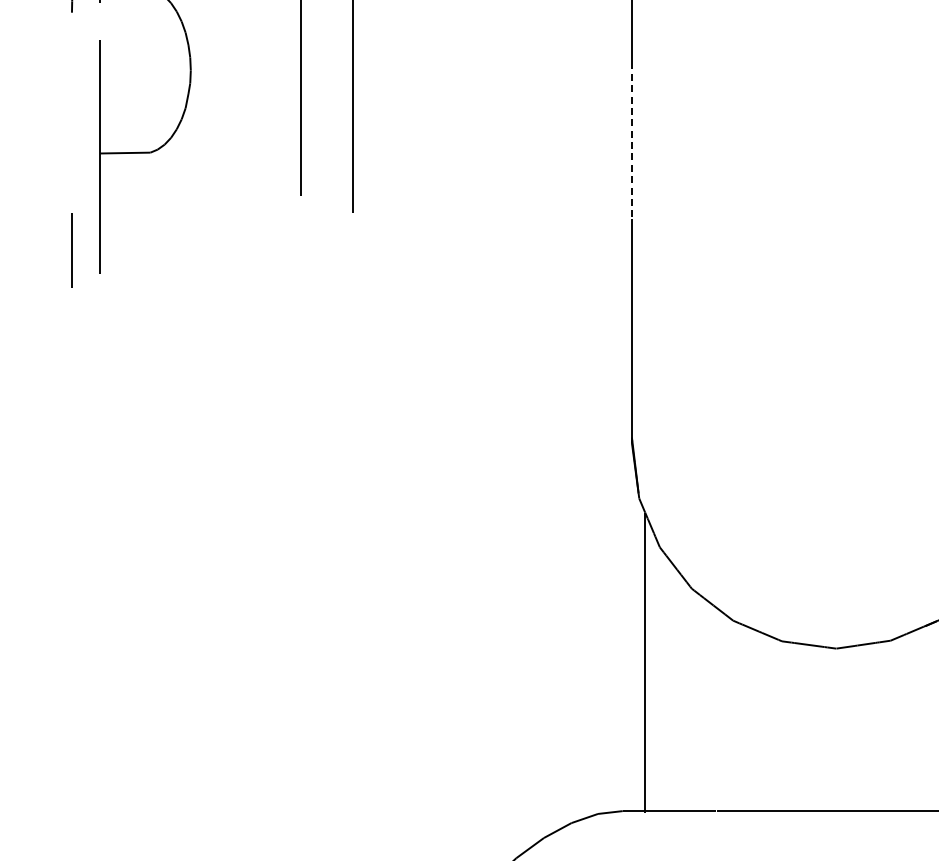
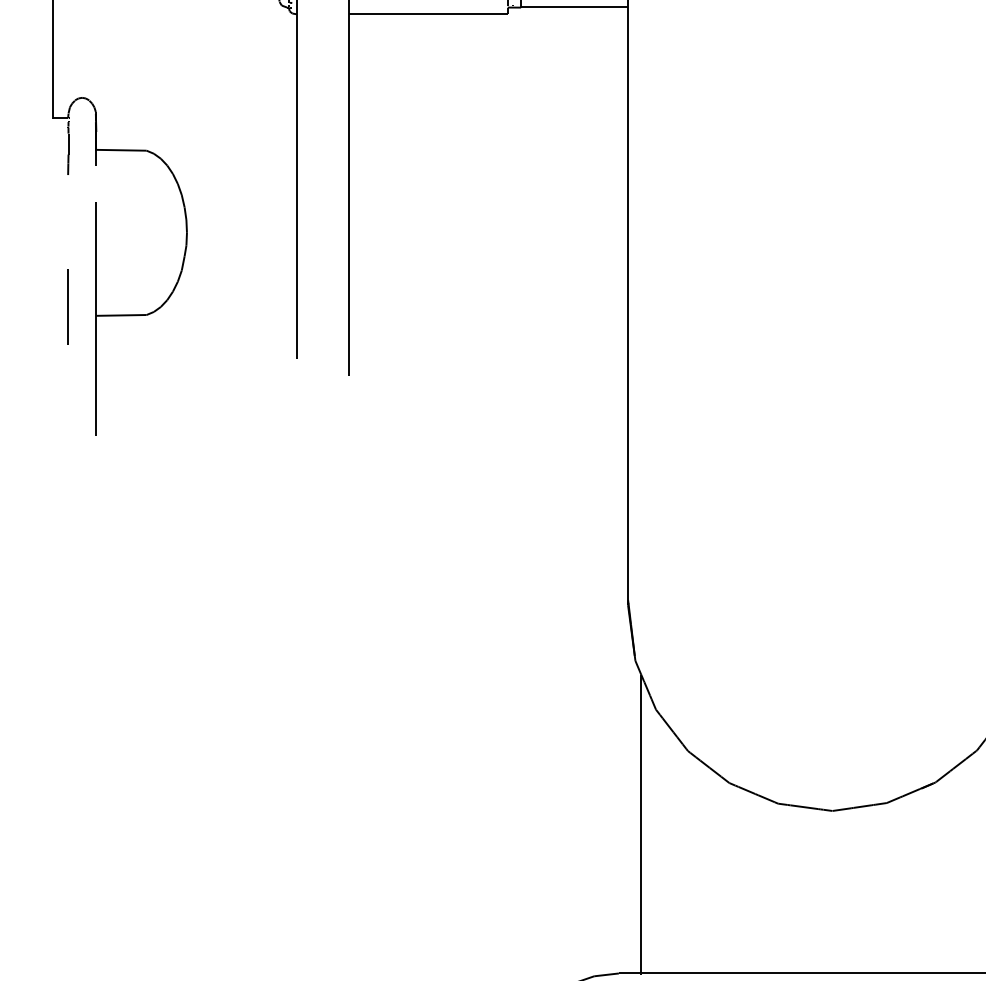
line: (632, 141) -> (628, 303), dashed -> solid
line: (71, 250) -> (67, 306), moved

